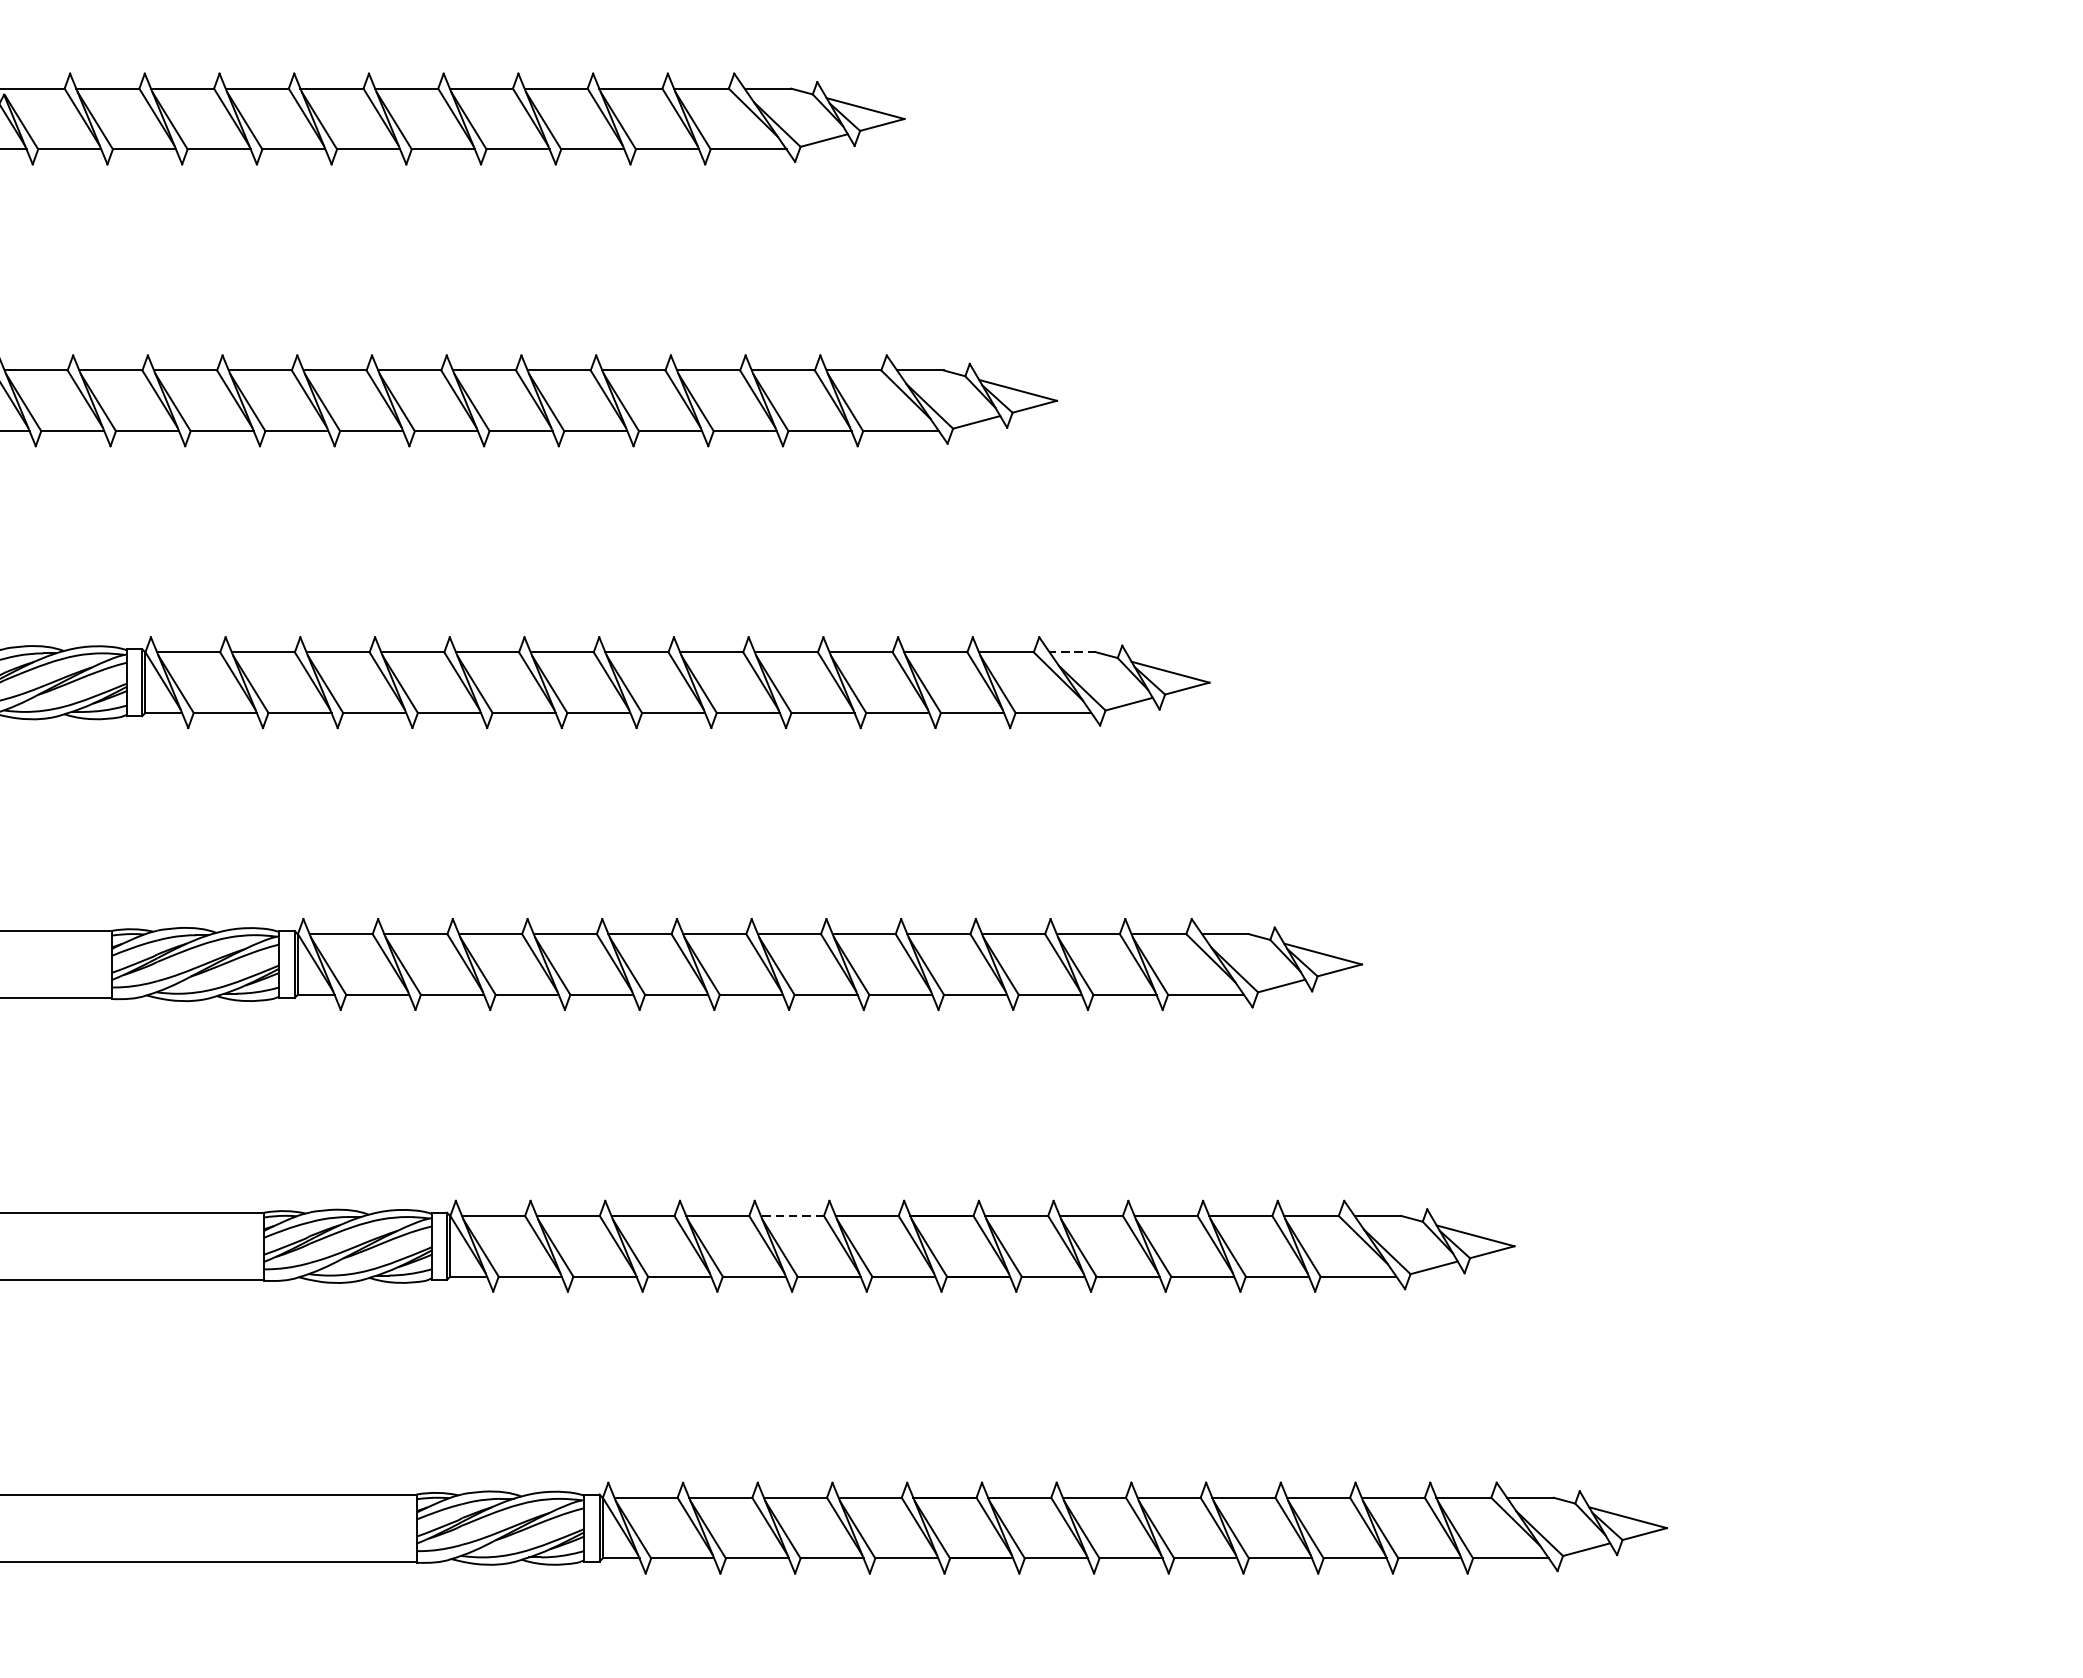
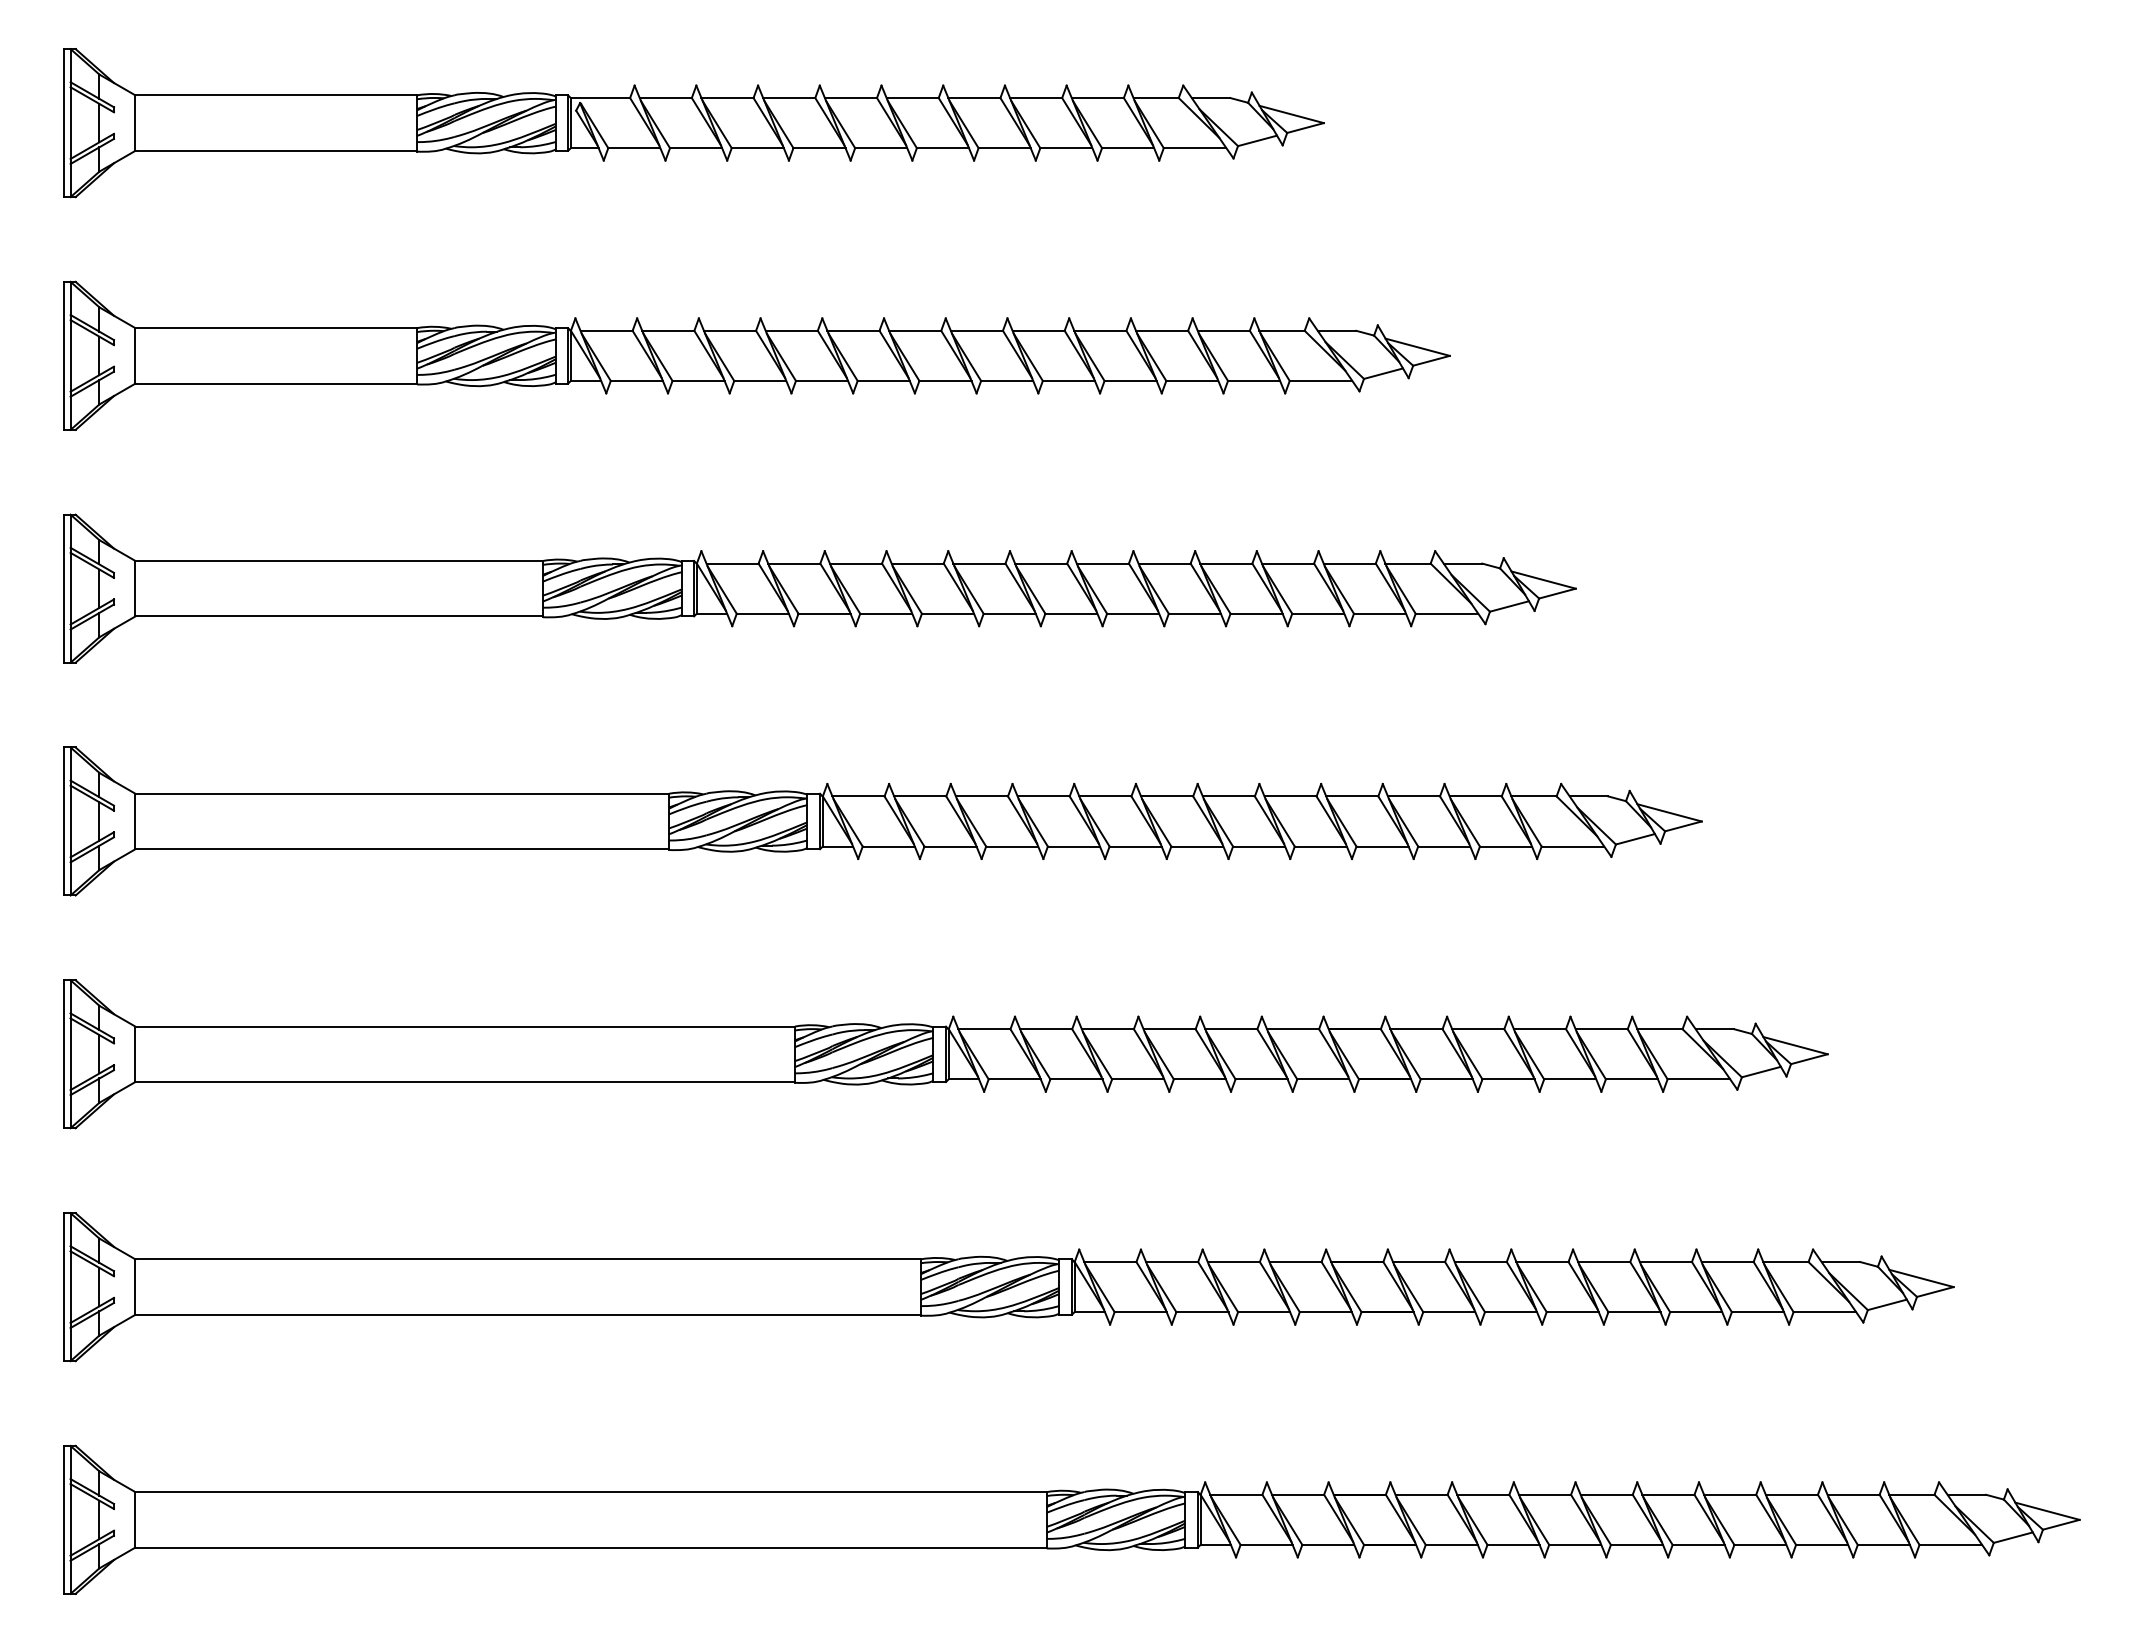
line: (1072, 652) -> (1462, 563), dashed -> solid
line: (791, 1216) -> (1230, 1029), dashed -> solid

